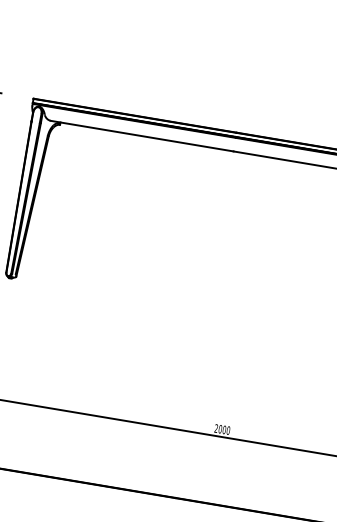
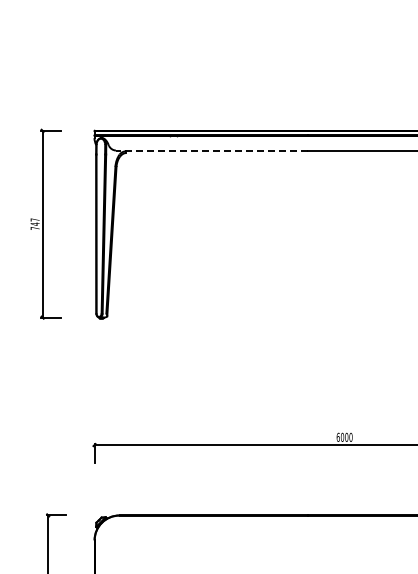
line: (141, 135) -> (211, 150), solid -> dashed
text: (215, 427) -> (337, 436), 2000 -> 6000

